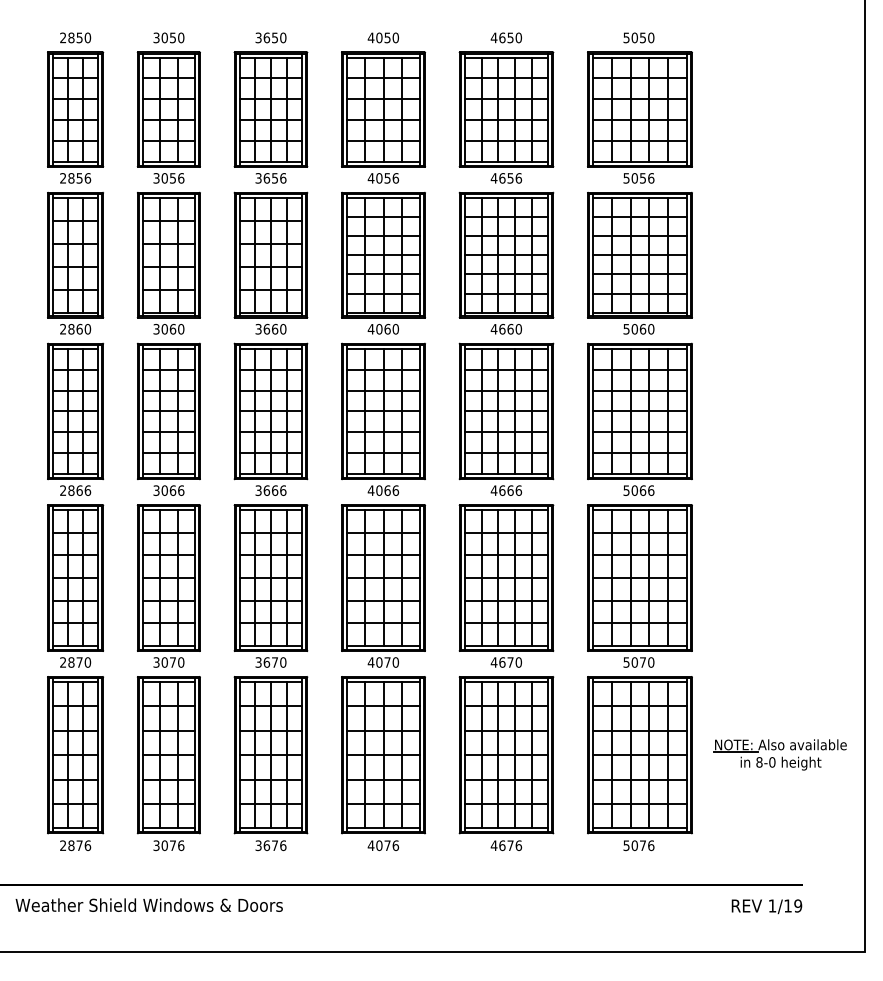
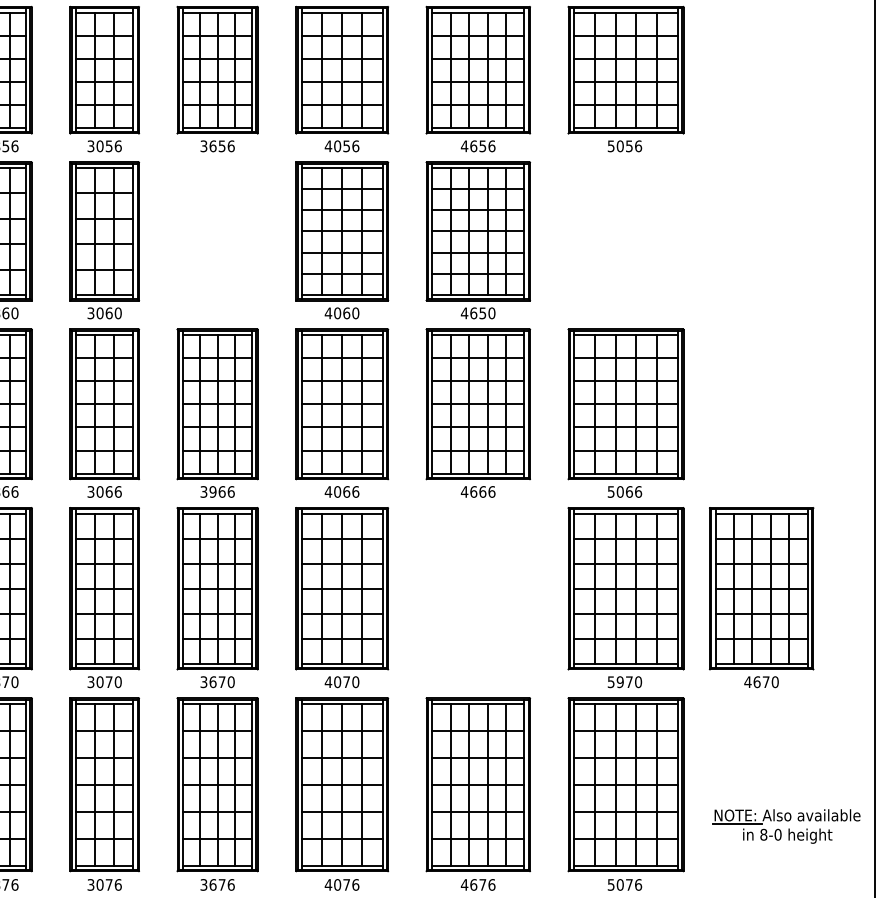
part: (270, 262) -> (217, 239), removed
part: (639, 262) -> (625, 239), removed
text: (510, 328) -> (482, 312), 4660 -> 4650
text: (266, 490) -> (212, 491), 3666 -> 3966
part: (506, 585) -> (761, 596), moved
text: (634, 662) -> (619, 682), 5070 -> 5970
part: (779, 754) -> (785, 826), moved

